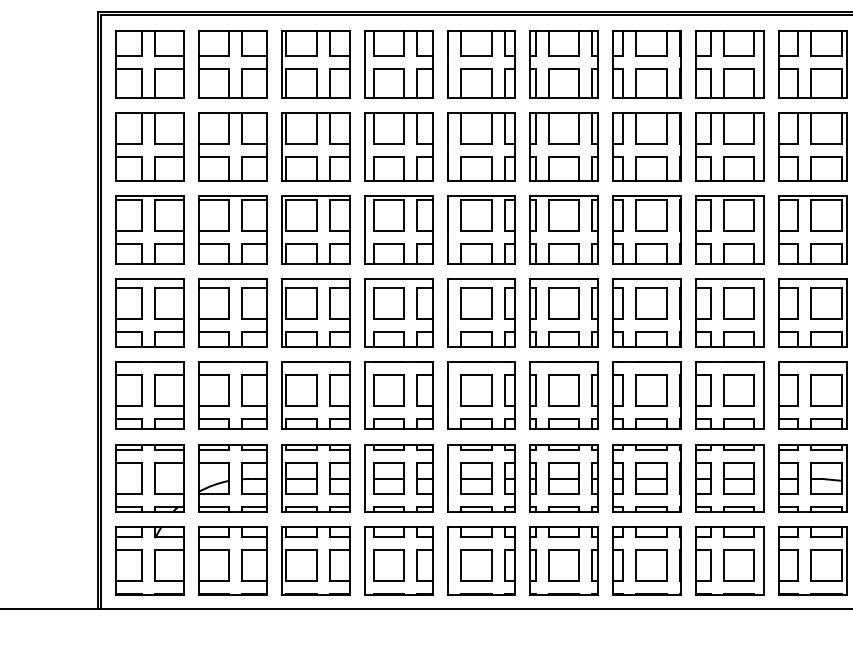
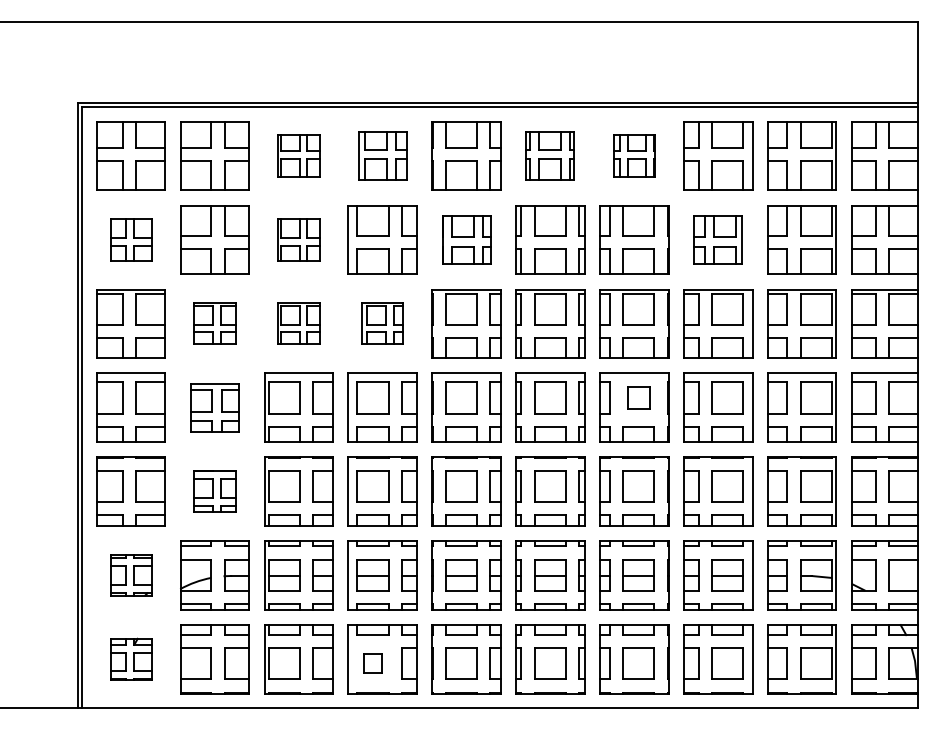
part: (315, 63) -> (298, 155), size x0.6
part: (398, 63) -> (382, 155), size x0.7
part: (564, 63) -> (550, 155), size x0.7
part: (647, 63) -> (634, 155), size x0.6
part: (149, 146) -> (130, 239), size x0.6
part: (315, 146) -> (298, 239), size x0.6
part: (481, 146) -> (466, 239), size x0.7
part: (730, 146) -> (718, 239), size x0.7
part: (232, 229) -> (214, 323), size x0.6
part: (315, 229) -> (298, 323), size x0.6
part: (398, 229) -> (382, 323), size x0.6
part: (651, 302) -> (638, 397), size x0.7
part: (232, 312) -> (214, 407), size x0.7
part: (232, 395) -> (214, 491), size x0.6
part: (149, 478) -> (130, 575), size x0.6
part: (149, 561) -> (130, 659), size x0.6
part: (388, 565) -> (372, 663), size x0.6

